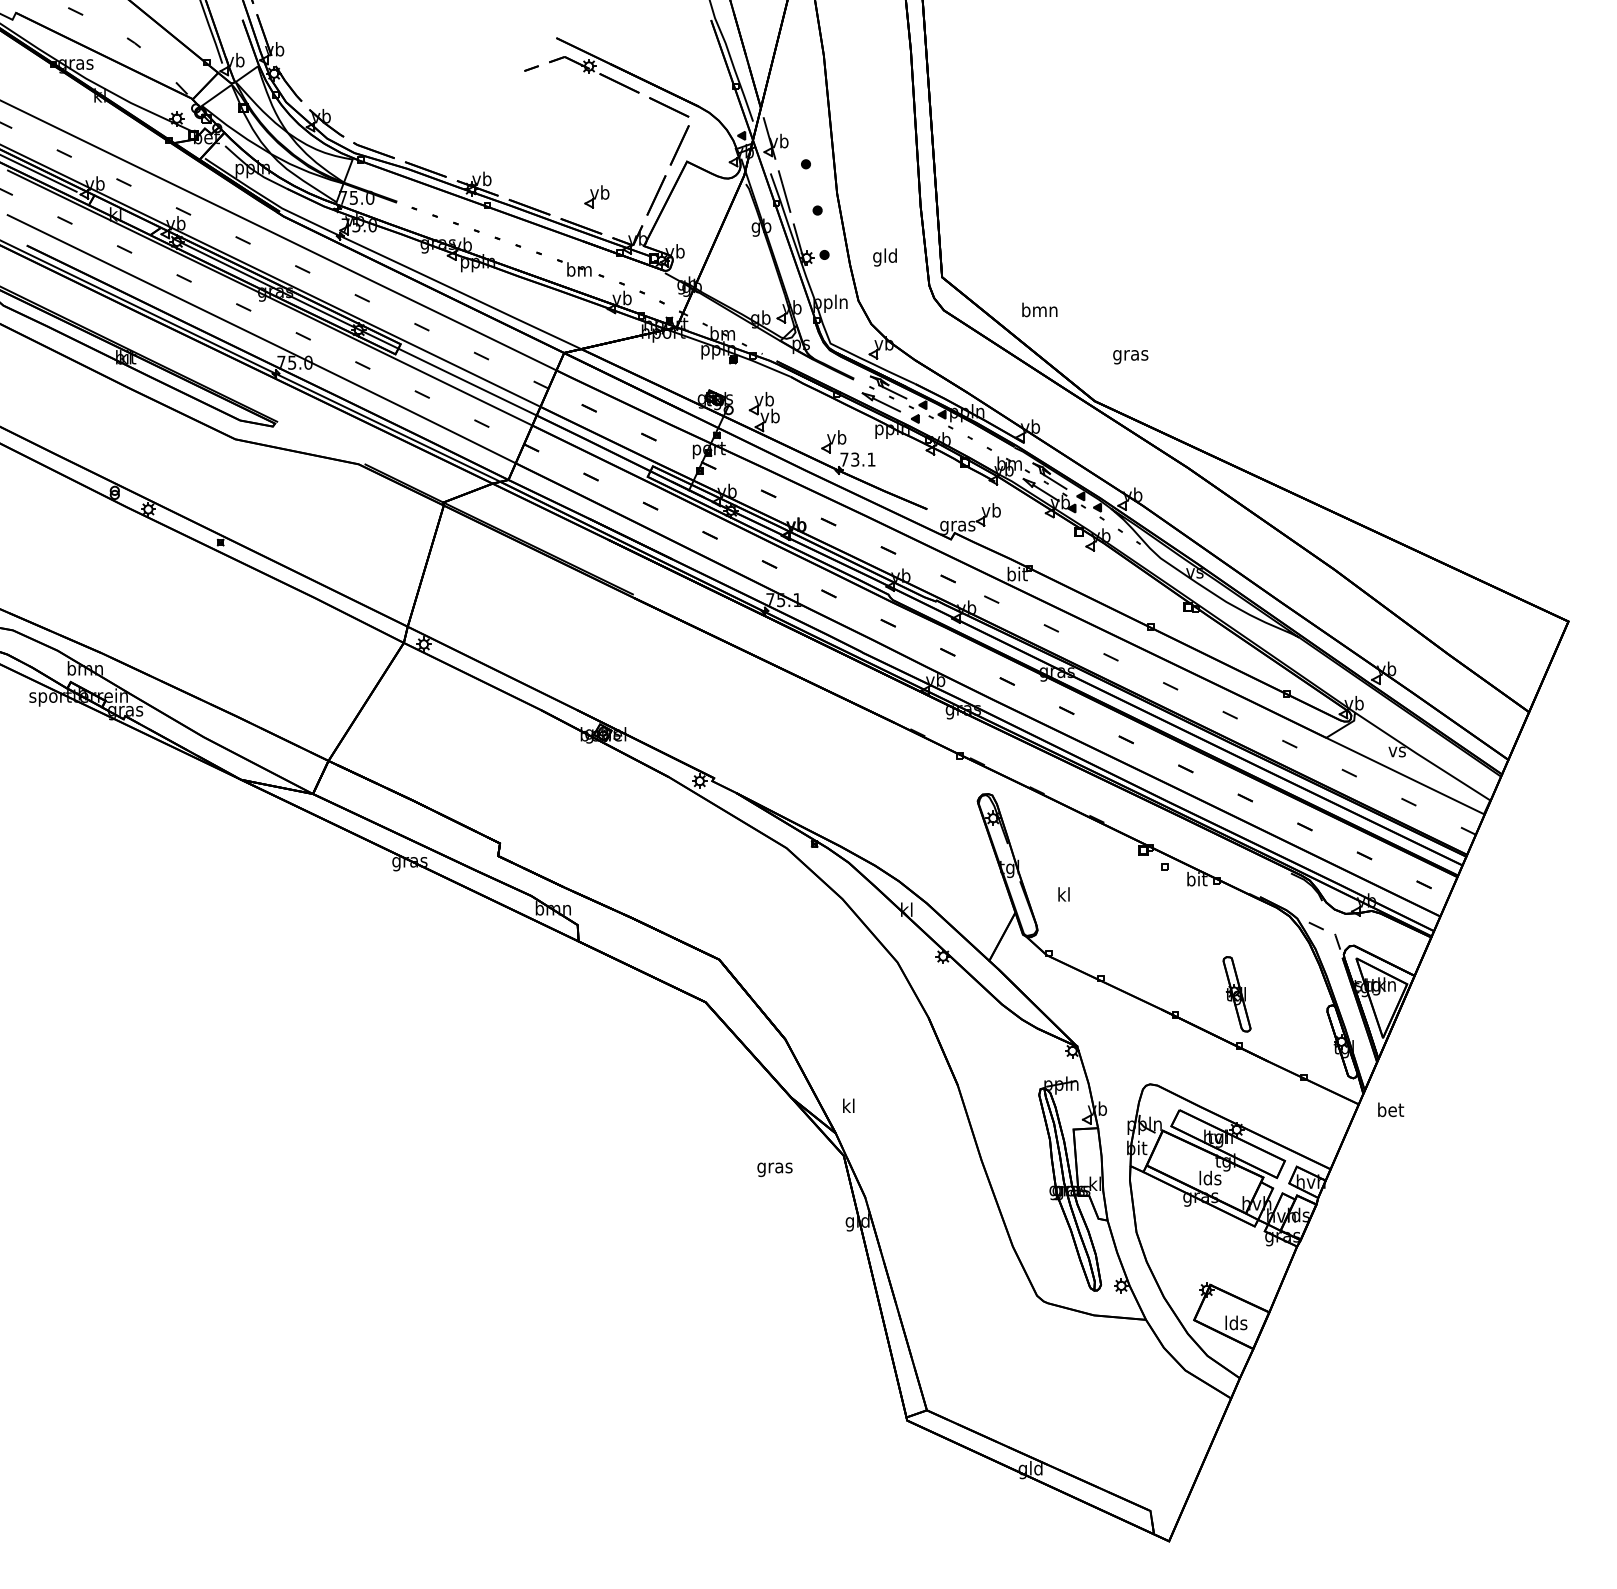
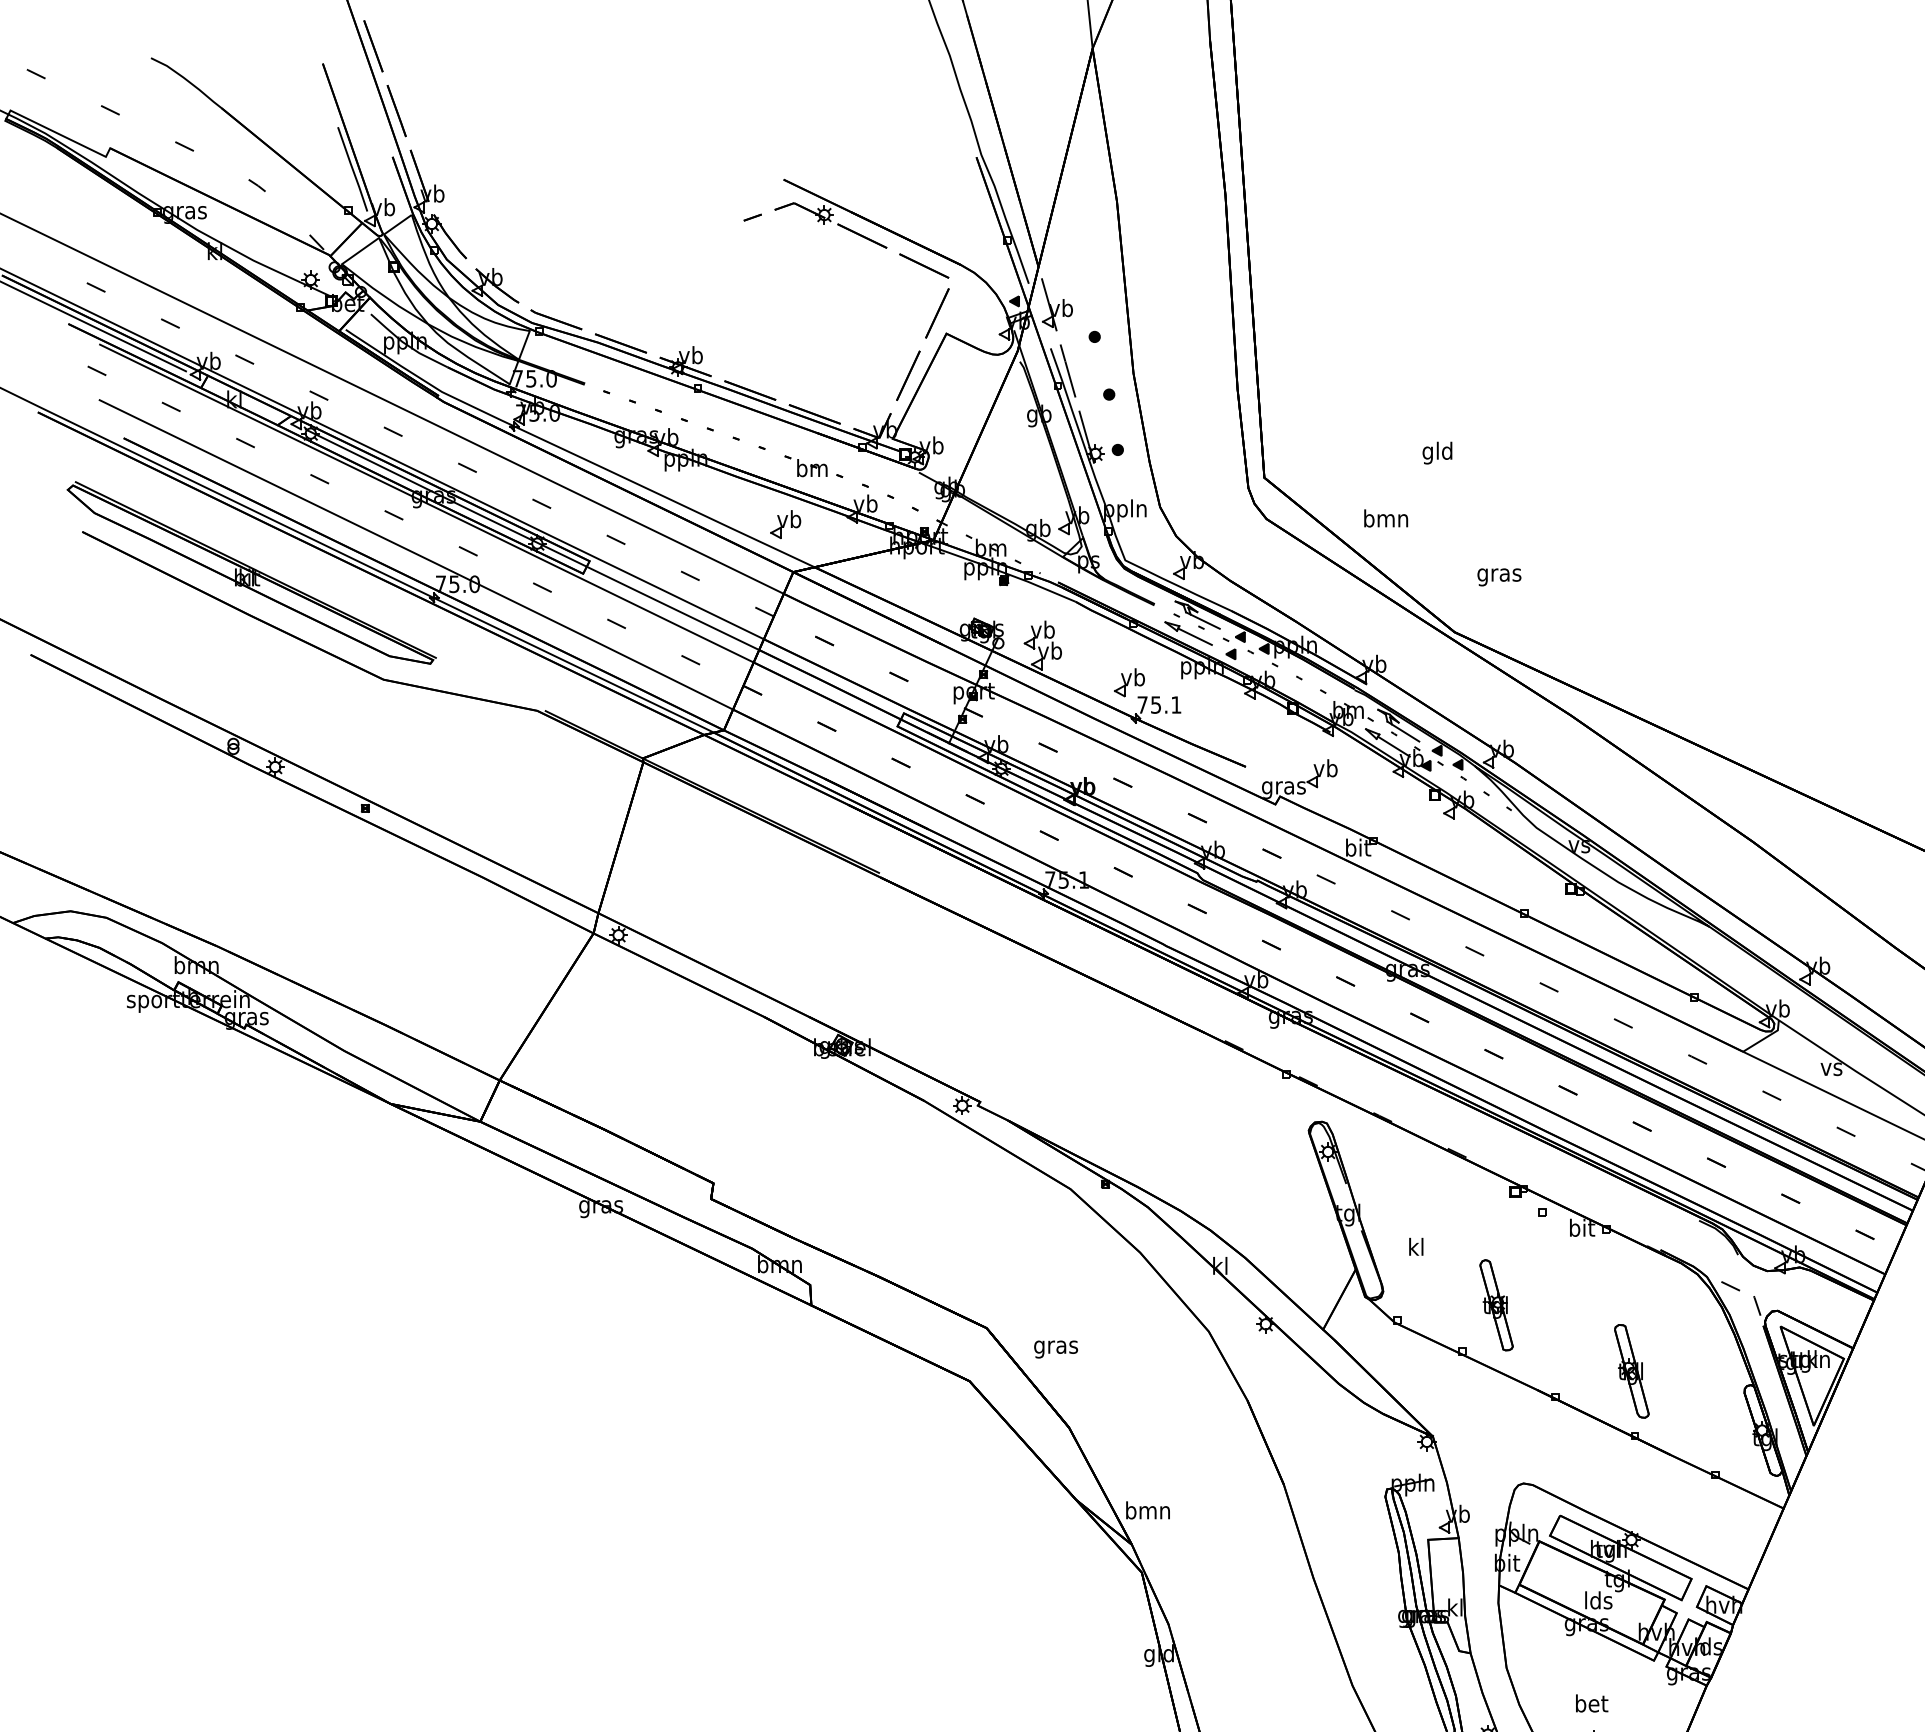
part: (596, 196) -> (785, 524), moved
text: (884, 257) -> (1436, 453), moved
text: (855, 458) -> (1156, 703), 73.1 -> 75.1
part: (1128, 941) -> (1496, 1305), added
text: (848, 1105) -> (1147, 1509), kl -> bmn
text: (1391, 1109) -> (1592, 1703), moved
text: (774, 1169) -> (1055, 1349), moved

